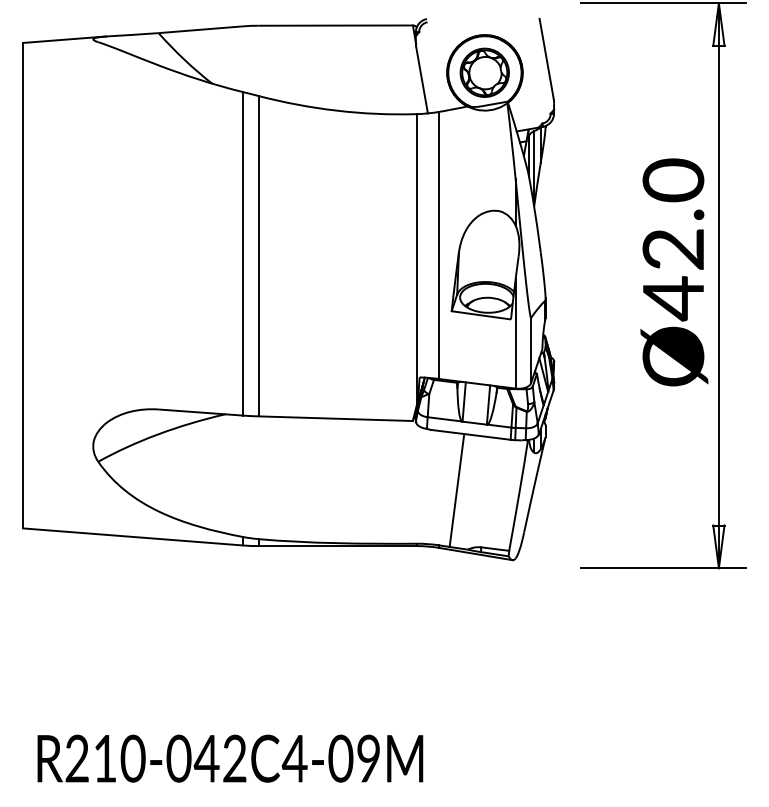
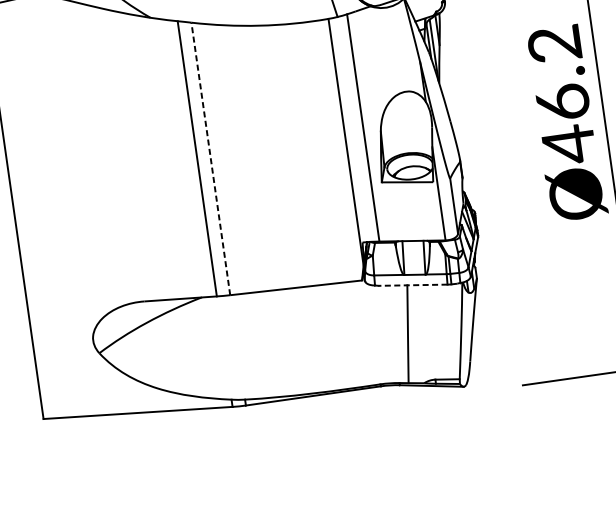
text: (673, 213) -> (558, 72), Ø42.0 -> Ø46.2
line: (258, 255) -> (210, 158), solid -> dashed
line: (470, 434) -> (412, 284), solid -> dashed

